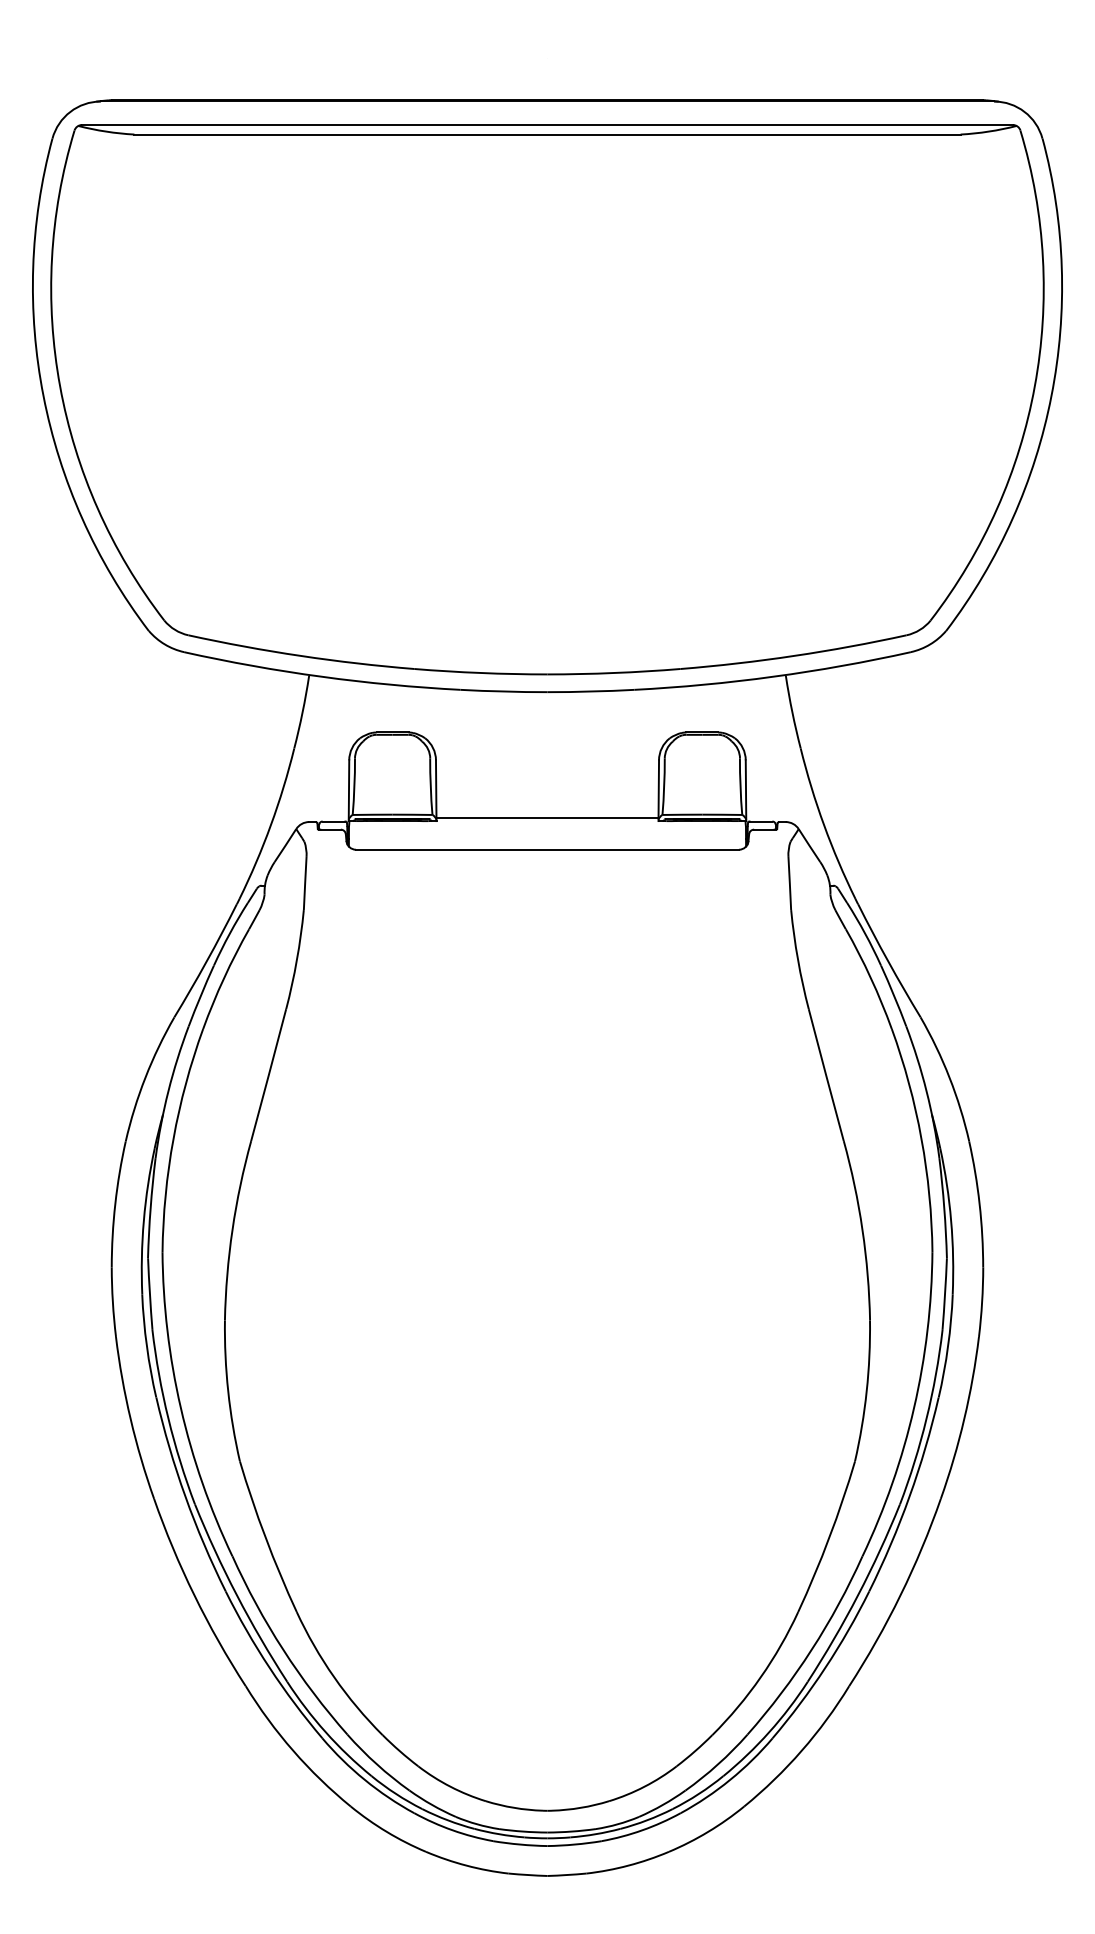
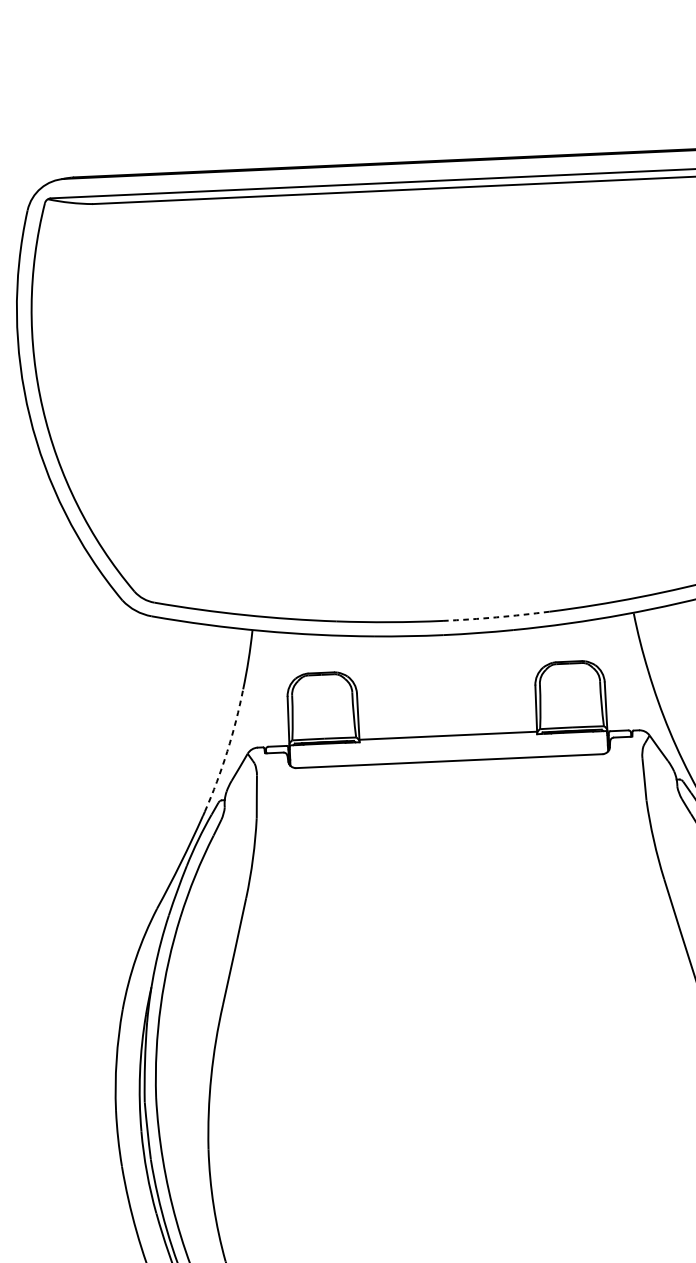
arc: (614, 673) -> (496, 617), solid -> dashed
arc: (270, 825) -> (226, 751), solid -> dashed

